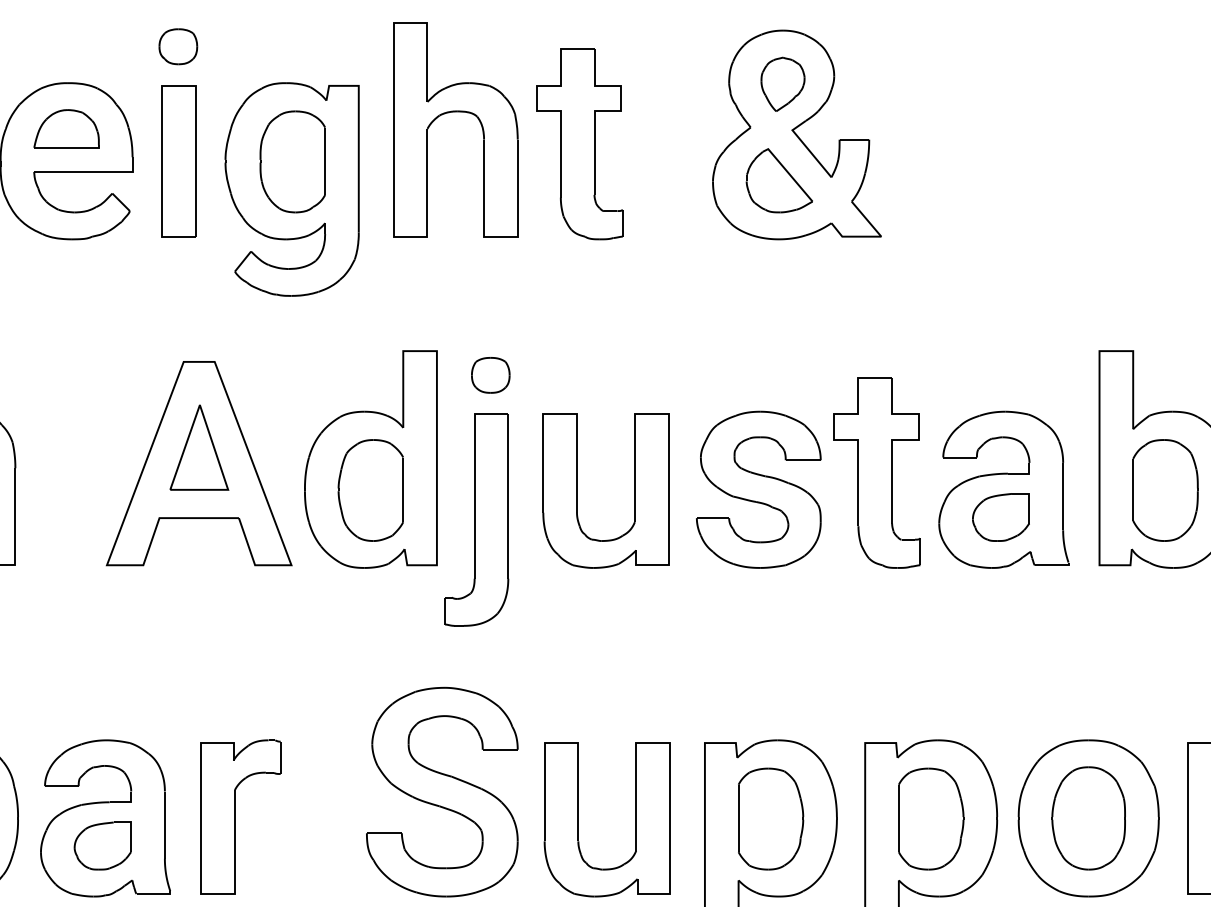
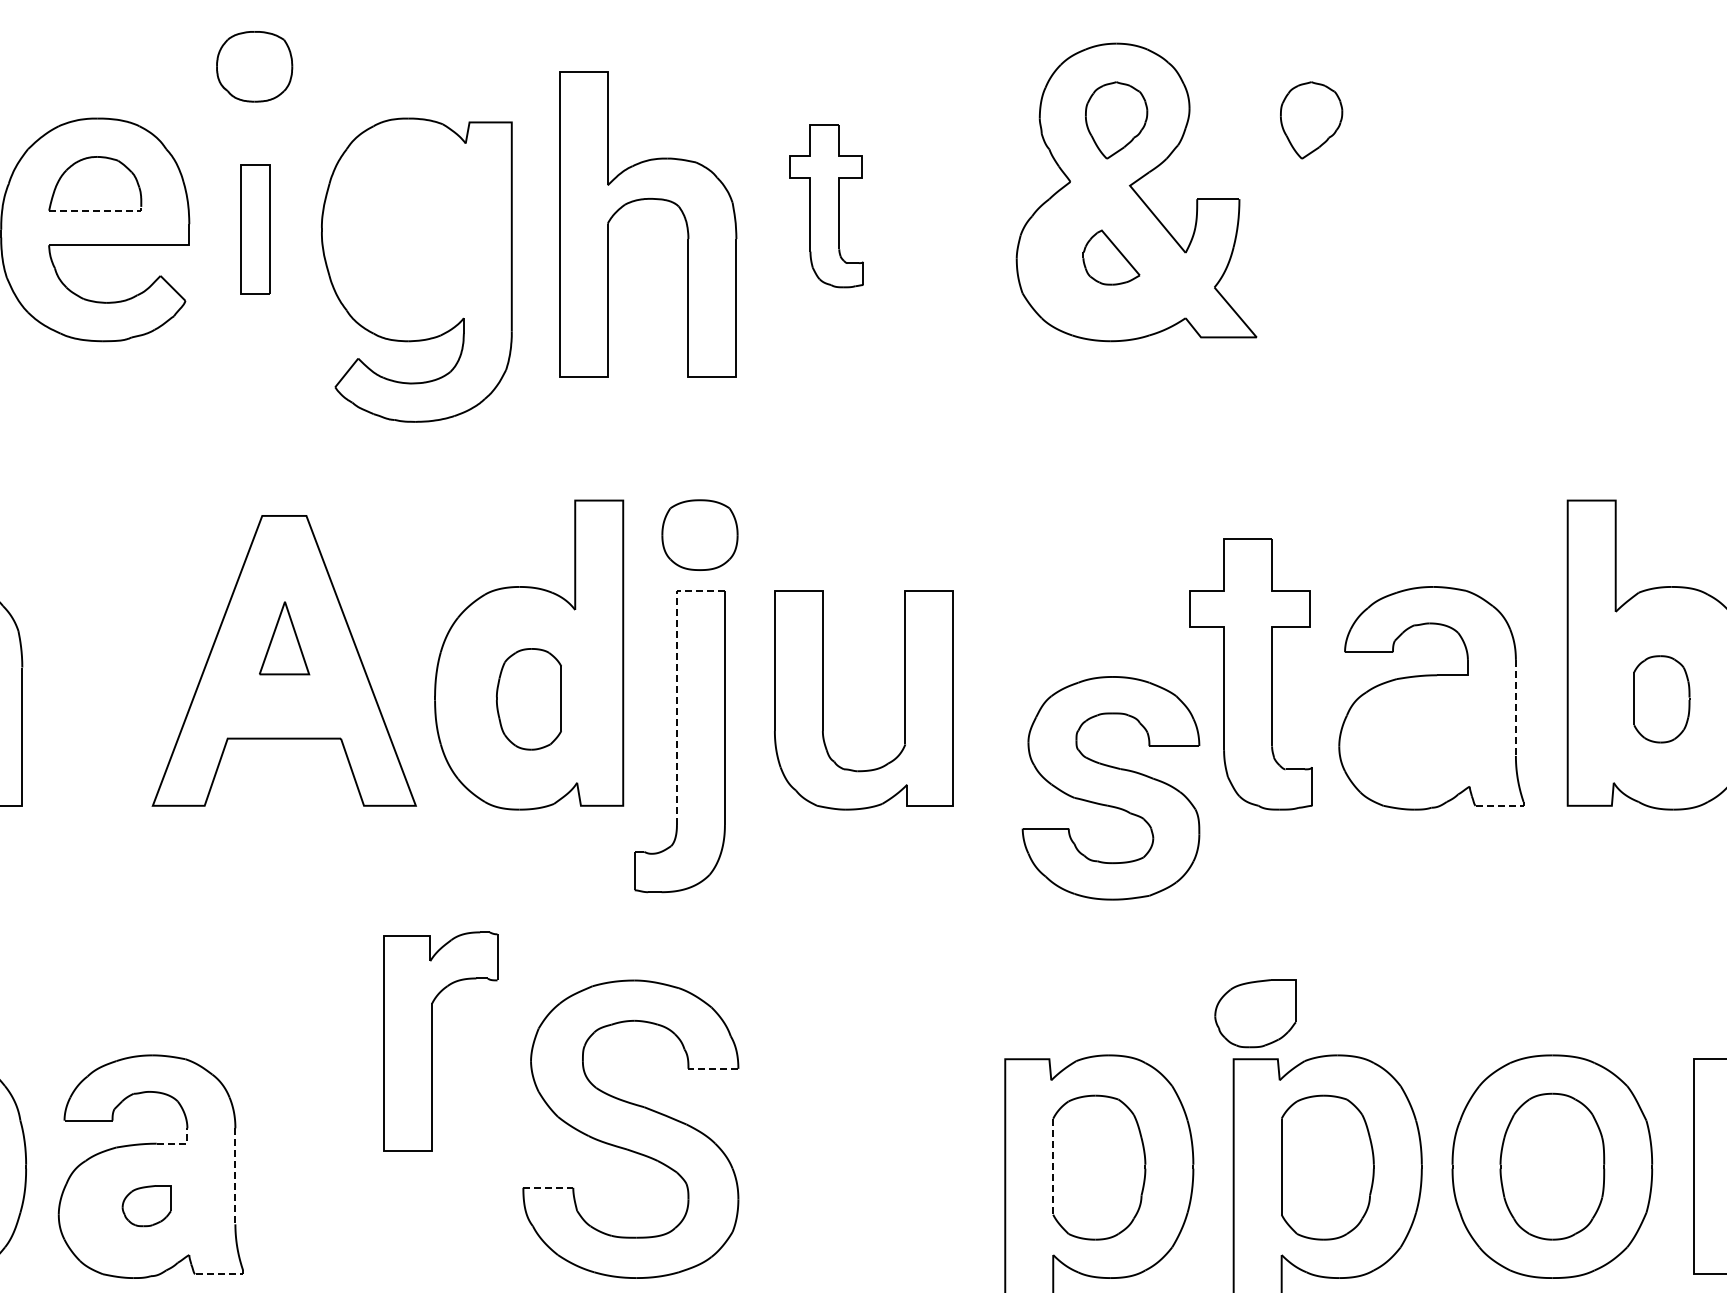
part: (178, 46) -> (254, 66), size x1.4
part: (919, 84) -> (1311, 120), added
part: (452, 112) -> (643, 200), moved
part: (579, 144) -> (826, 206), size x0.6
line: (68, 147) -> (97, 210), solid -> dashed
part: (178, 160) -> (255, 229), size x0.6
part: (292, 161) -> (417, 230), removed
part: (779, 180) -> (1111, 257), size x0.6
part: (490, 374) -> (699, 534), size x1.4
part: (199, 447) -> (284, 638), size x0.6
line: (474, 479) -> (676, 683), solid -> dashed
part: (758, 489) -> (1110, 788), moved
part: (370, 490) -> (528, 699), size x0.7
part: (1165, 490) -> (1661, 699), size x0.6
line: (1062, 496) -> (1515, 707), solid -> dashed
part: (1001, 517) -> (1255, 1013), moved
line: (1053, 565) -> (1501, 805), solid -> dashed
line: (500, 749) -> (713, 1068), solid -> dashed
line: (126, 802) -> (180, 1143), solid -> dashed
part: (235, 816) -> (432, 1041), moved
line: (738, 818) -> (1053, 1167), solid -> dashed
part: (578, 819) -> (825, 1168), removed
line: (164, 825) -> (235, 1176), solid -> dashed
line: (384, 833) -> (548, 1187), solid -> dashed
part: (102, 845) -> (146, 1205), size x0.6
line: (155, 894) -> (221, 1274), solid -> dashed

